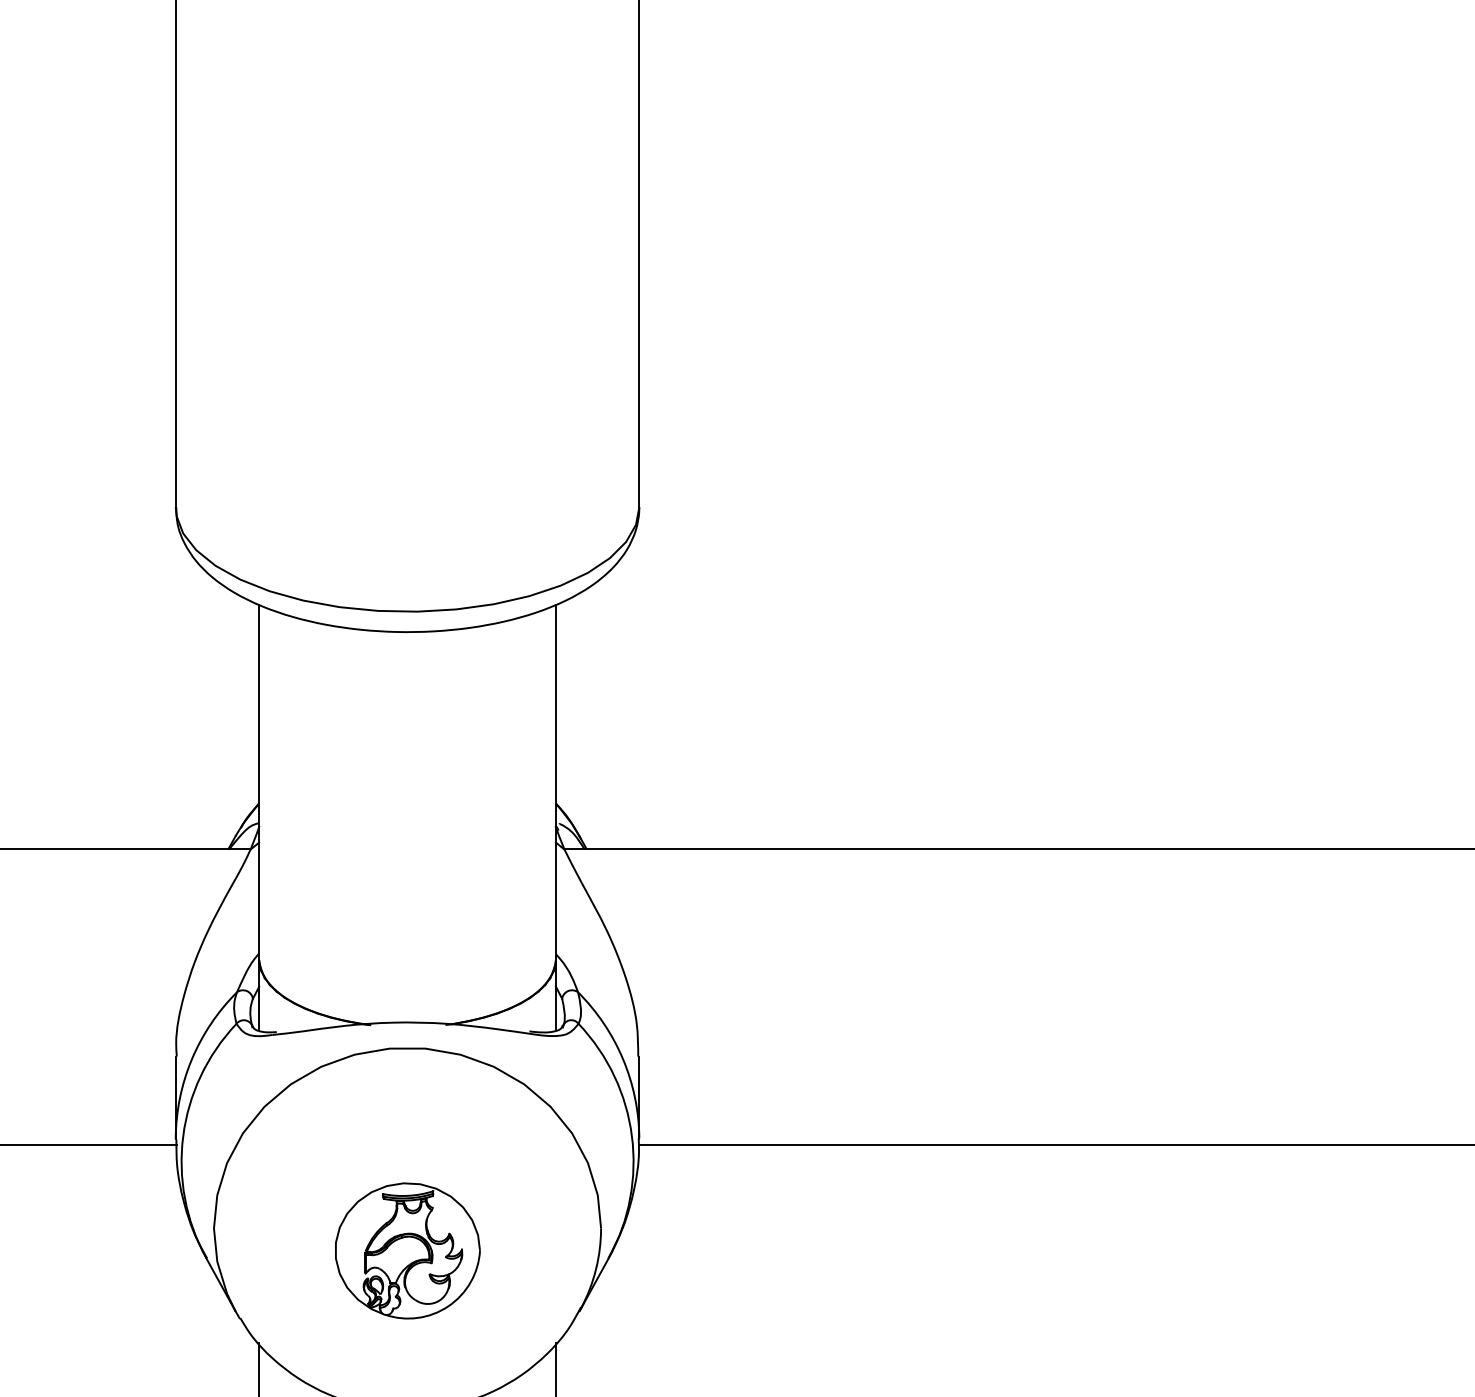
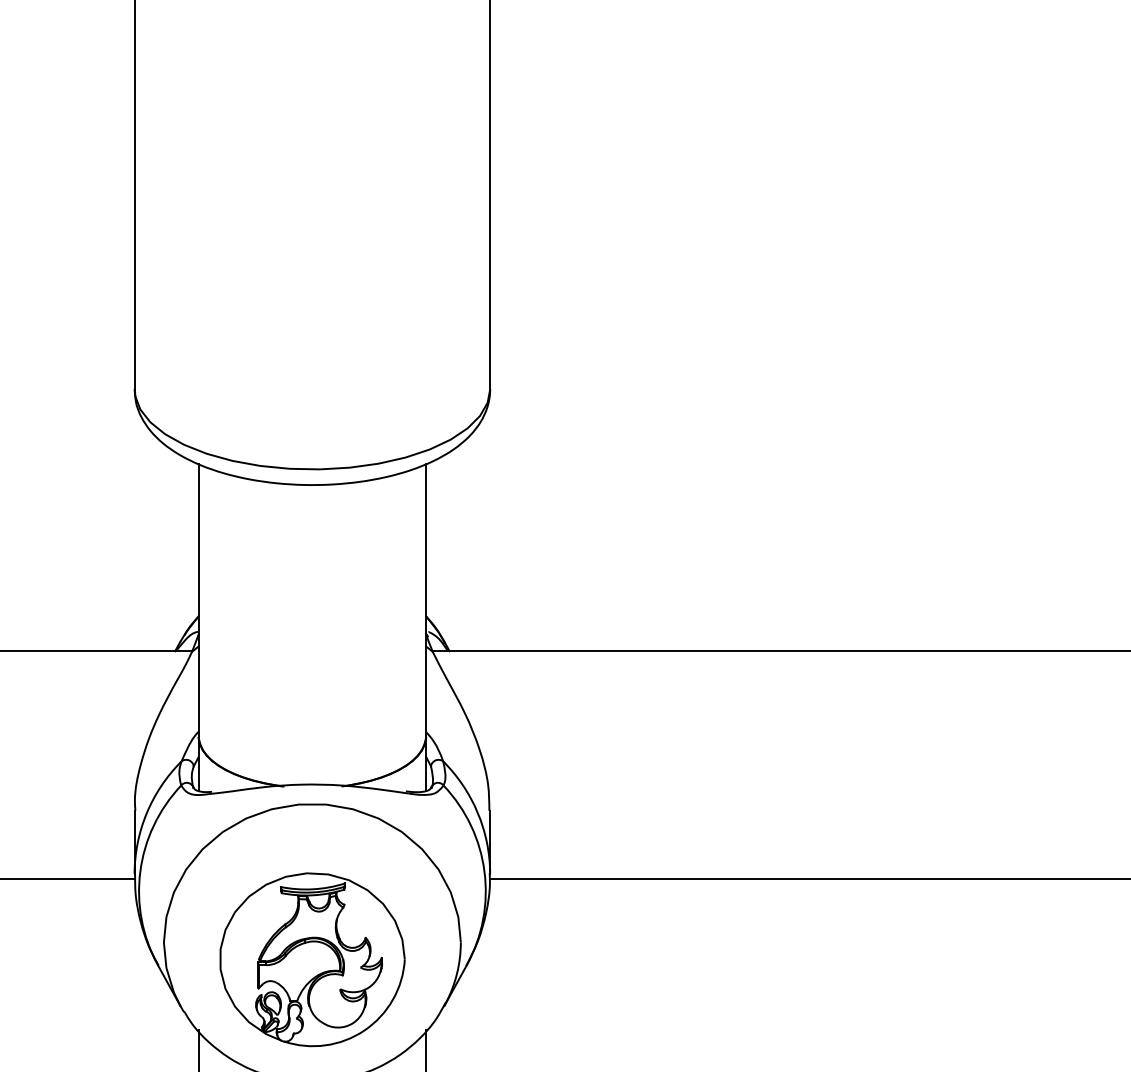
part: (407, 1250) -> (312, 959), size x1.67

